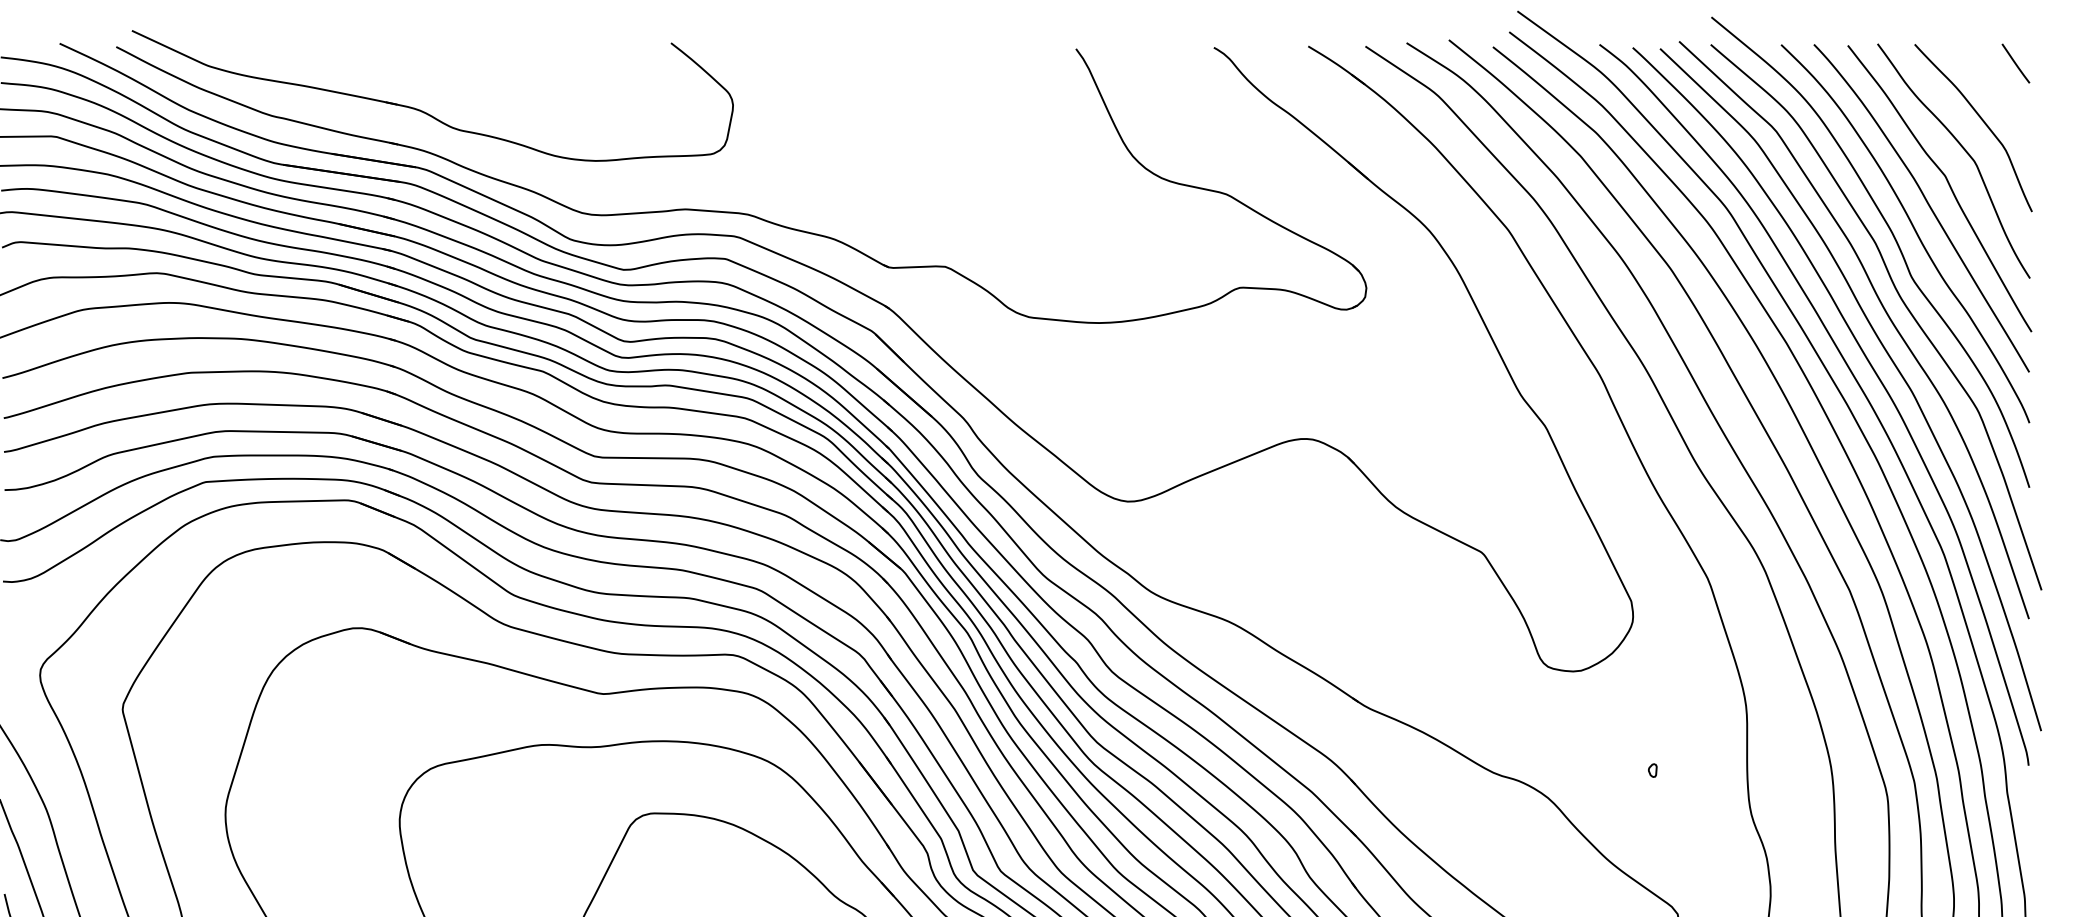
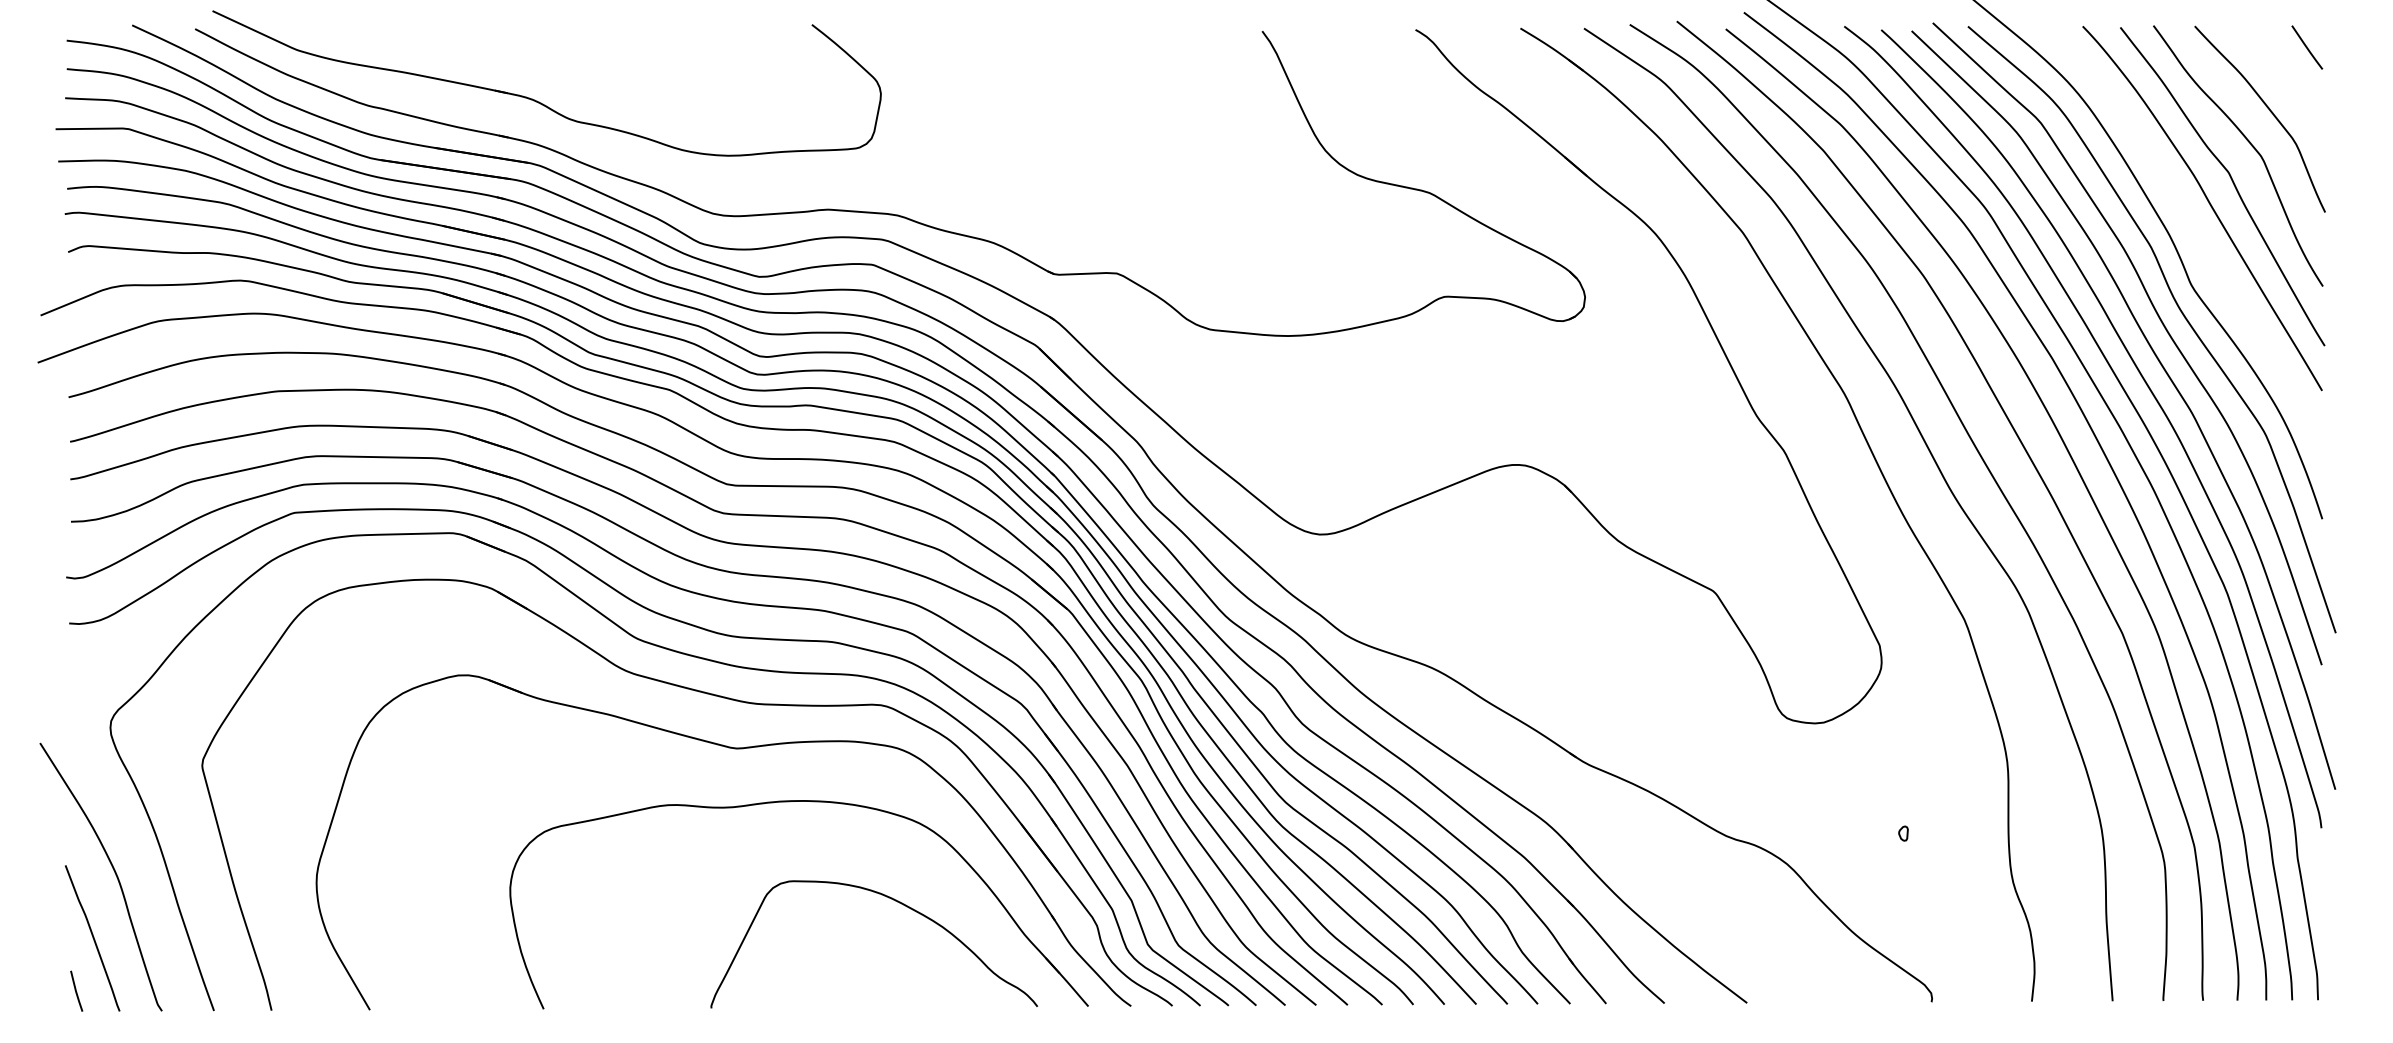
curve: (1913, 229) -> (2193, 231), removed

